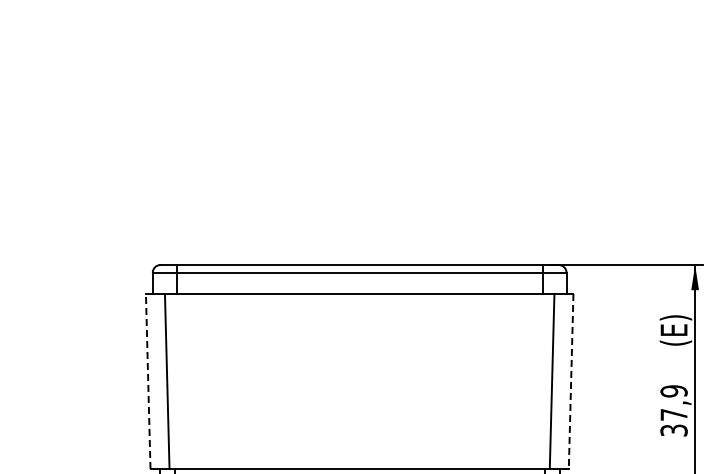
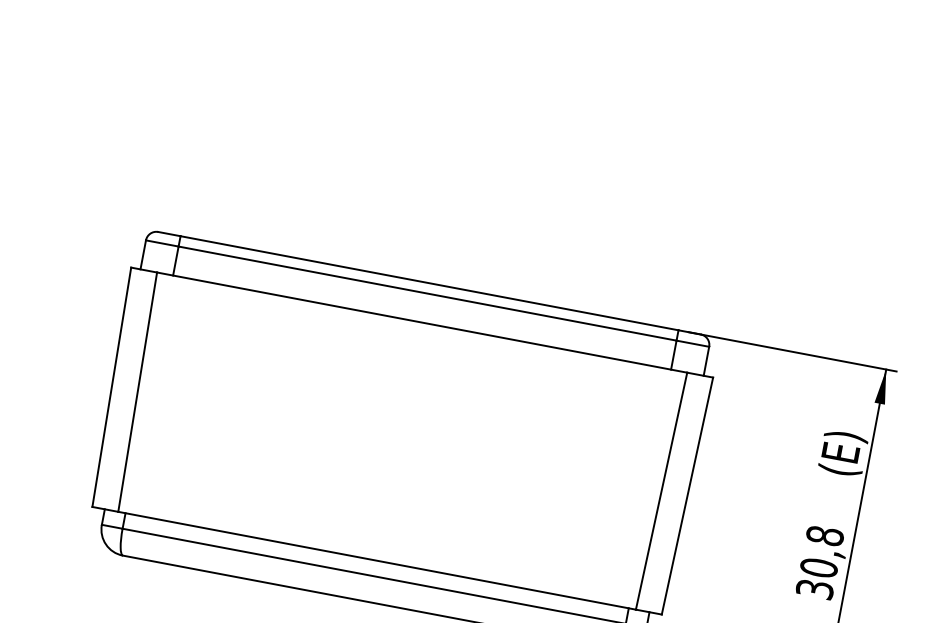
line: (148, 381) -> (112, 387), dashed -> solid
line: (571, 381) -> (687, 496), dashed -> solid
text: (673, 402) -> (821, 551), 37,9 -> 30,8

